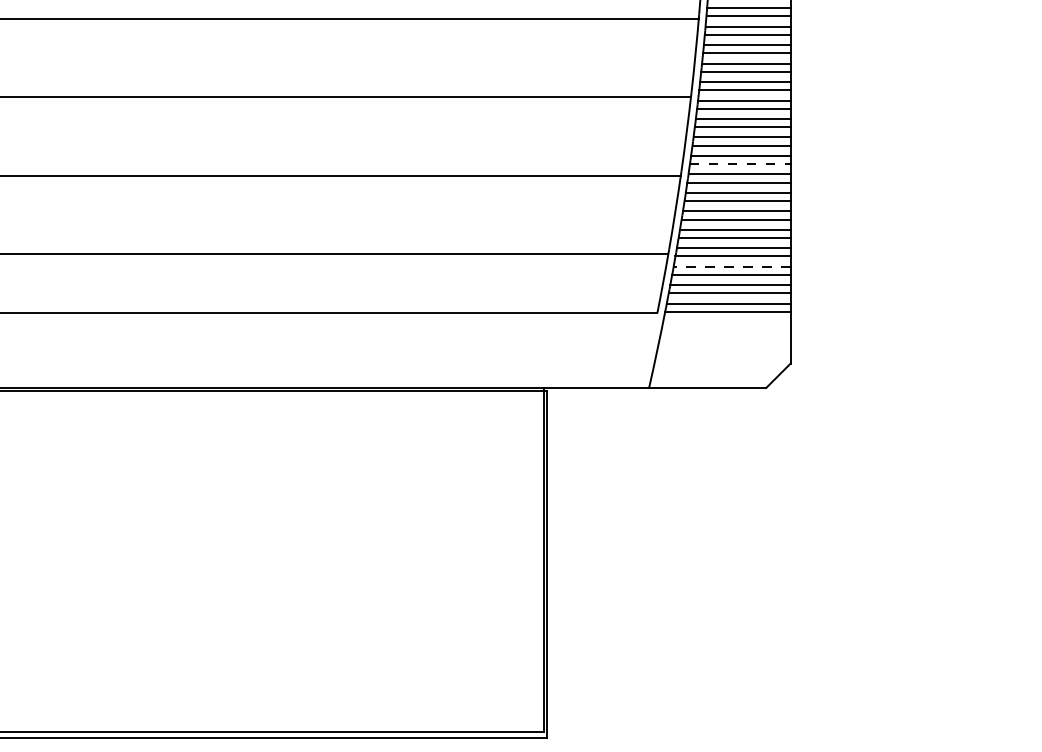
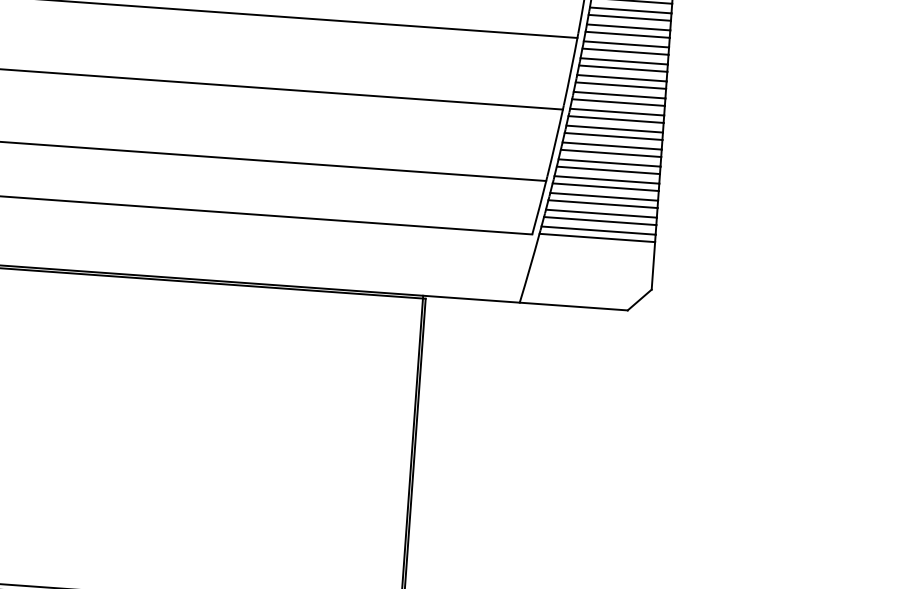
line: (740, 164) -> (618, 102), dashed -> solid
line: (731, 266) -> (603, 196), dashed -> solid

